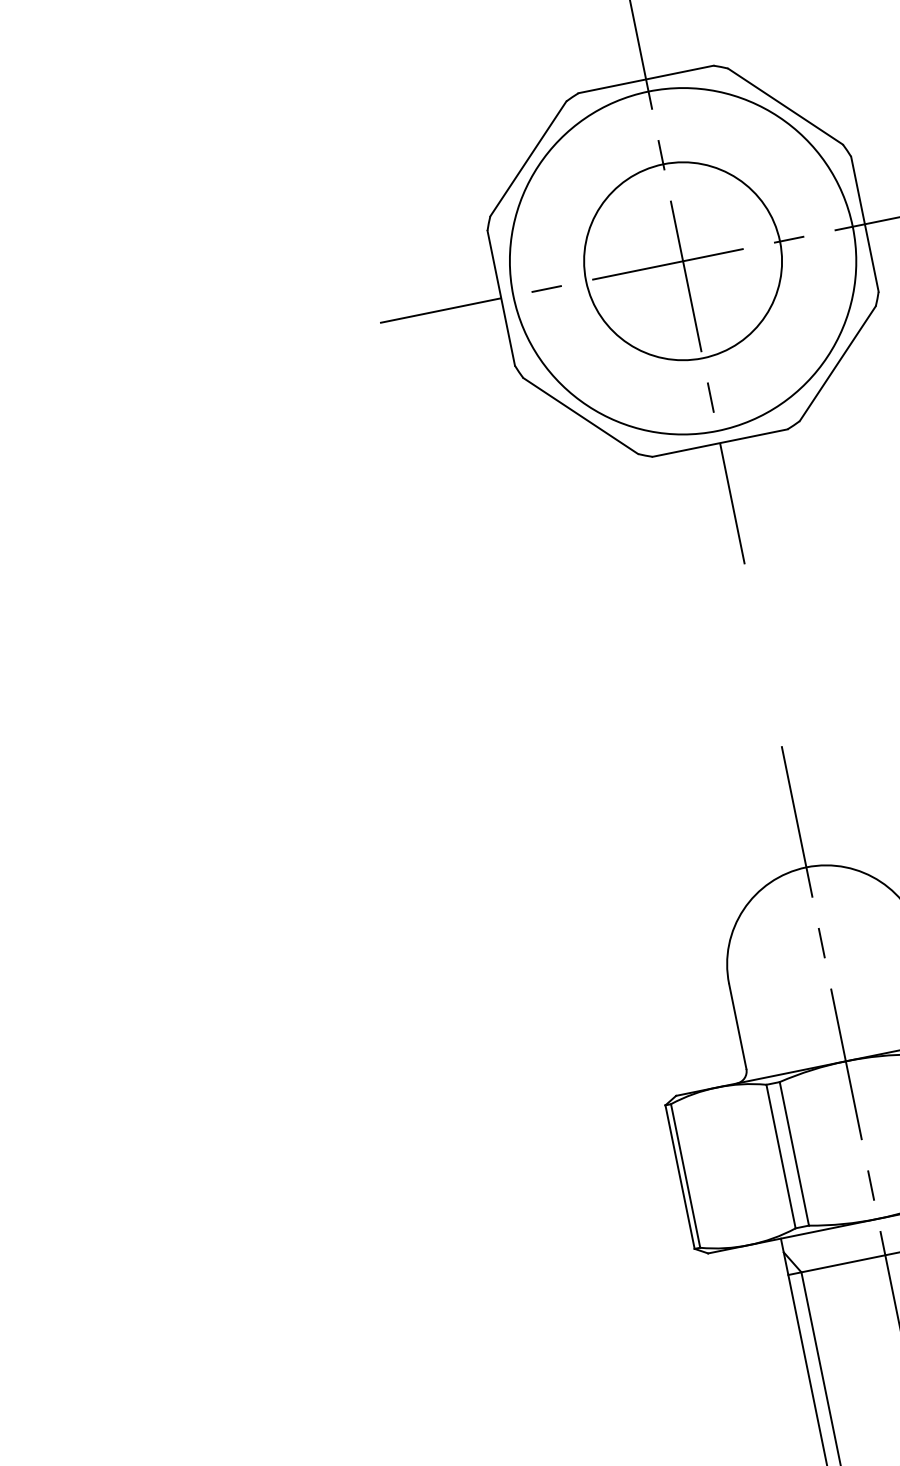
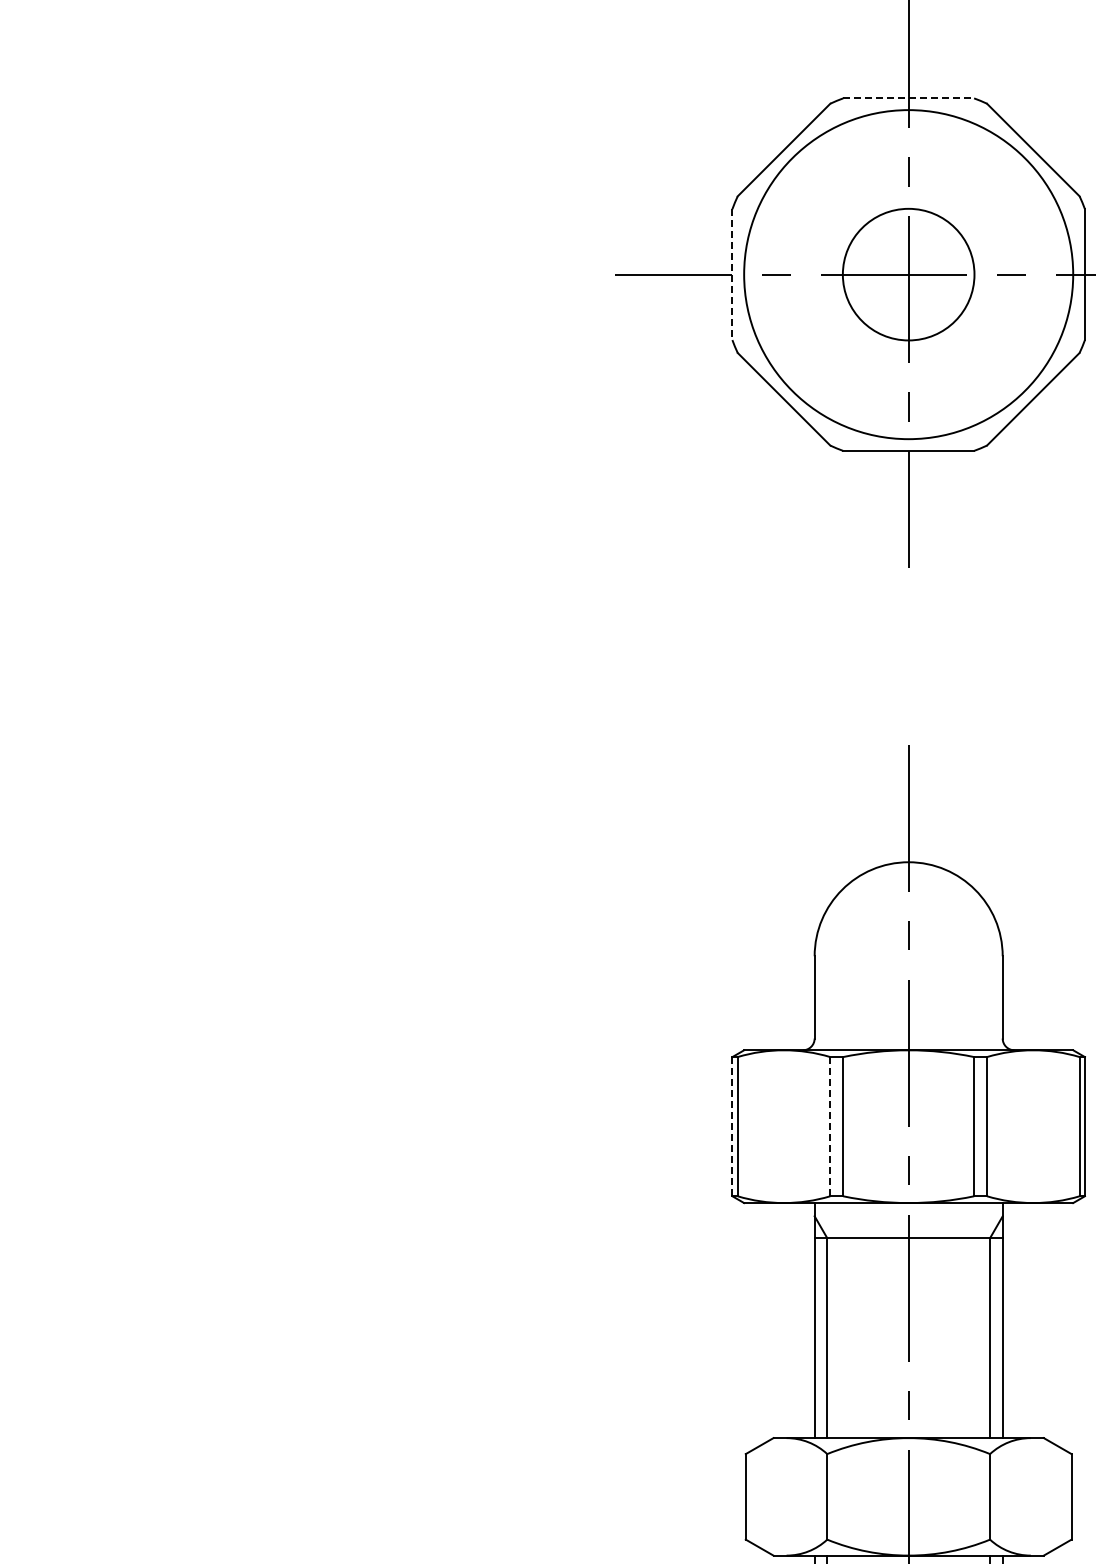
line: (646, 79) -> (909, 98), solid -> dashed
circle: (682, 261) -> (908, 274), size x0.7
line: (501, 299) -> (732, 275), solid -> dashed
line: (781, 1156) -> (830, 1126), solid -> dashed
line: (680, 1176) -> (732, 1126), solid -> dashed

